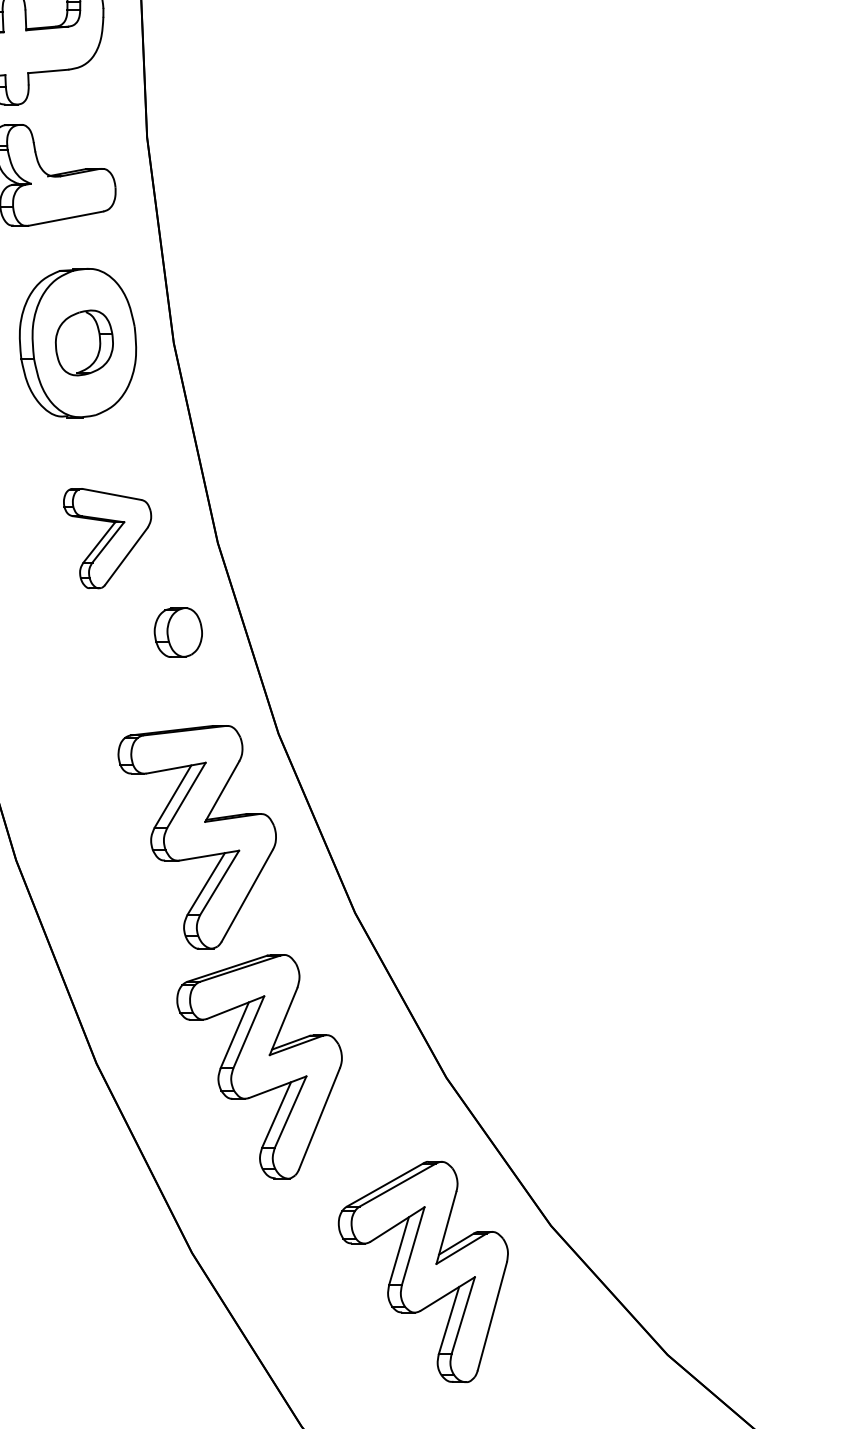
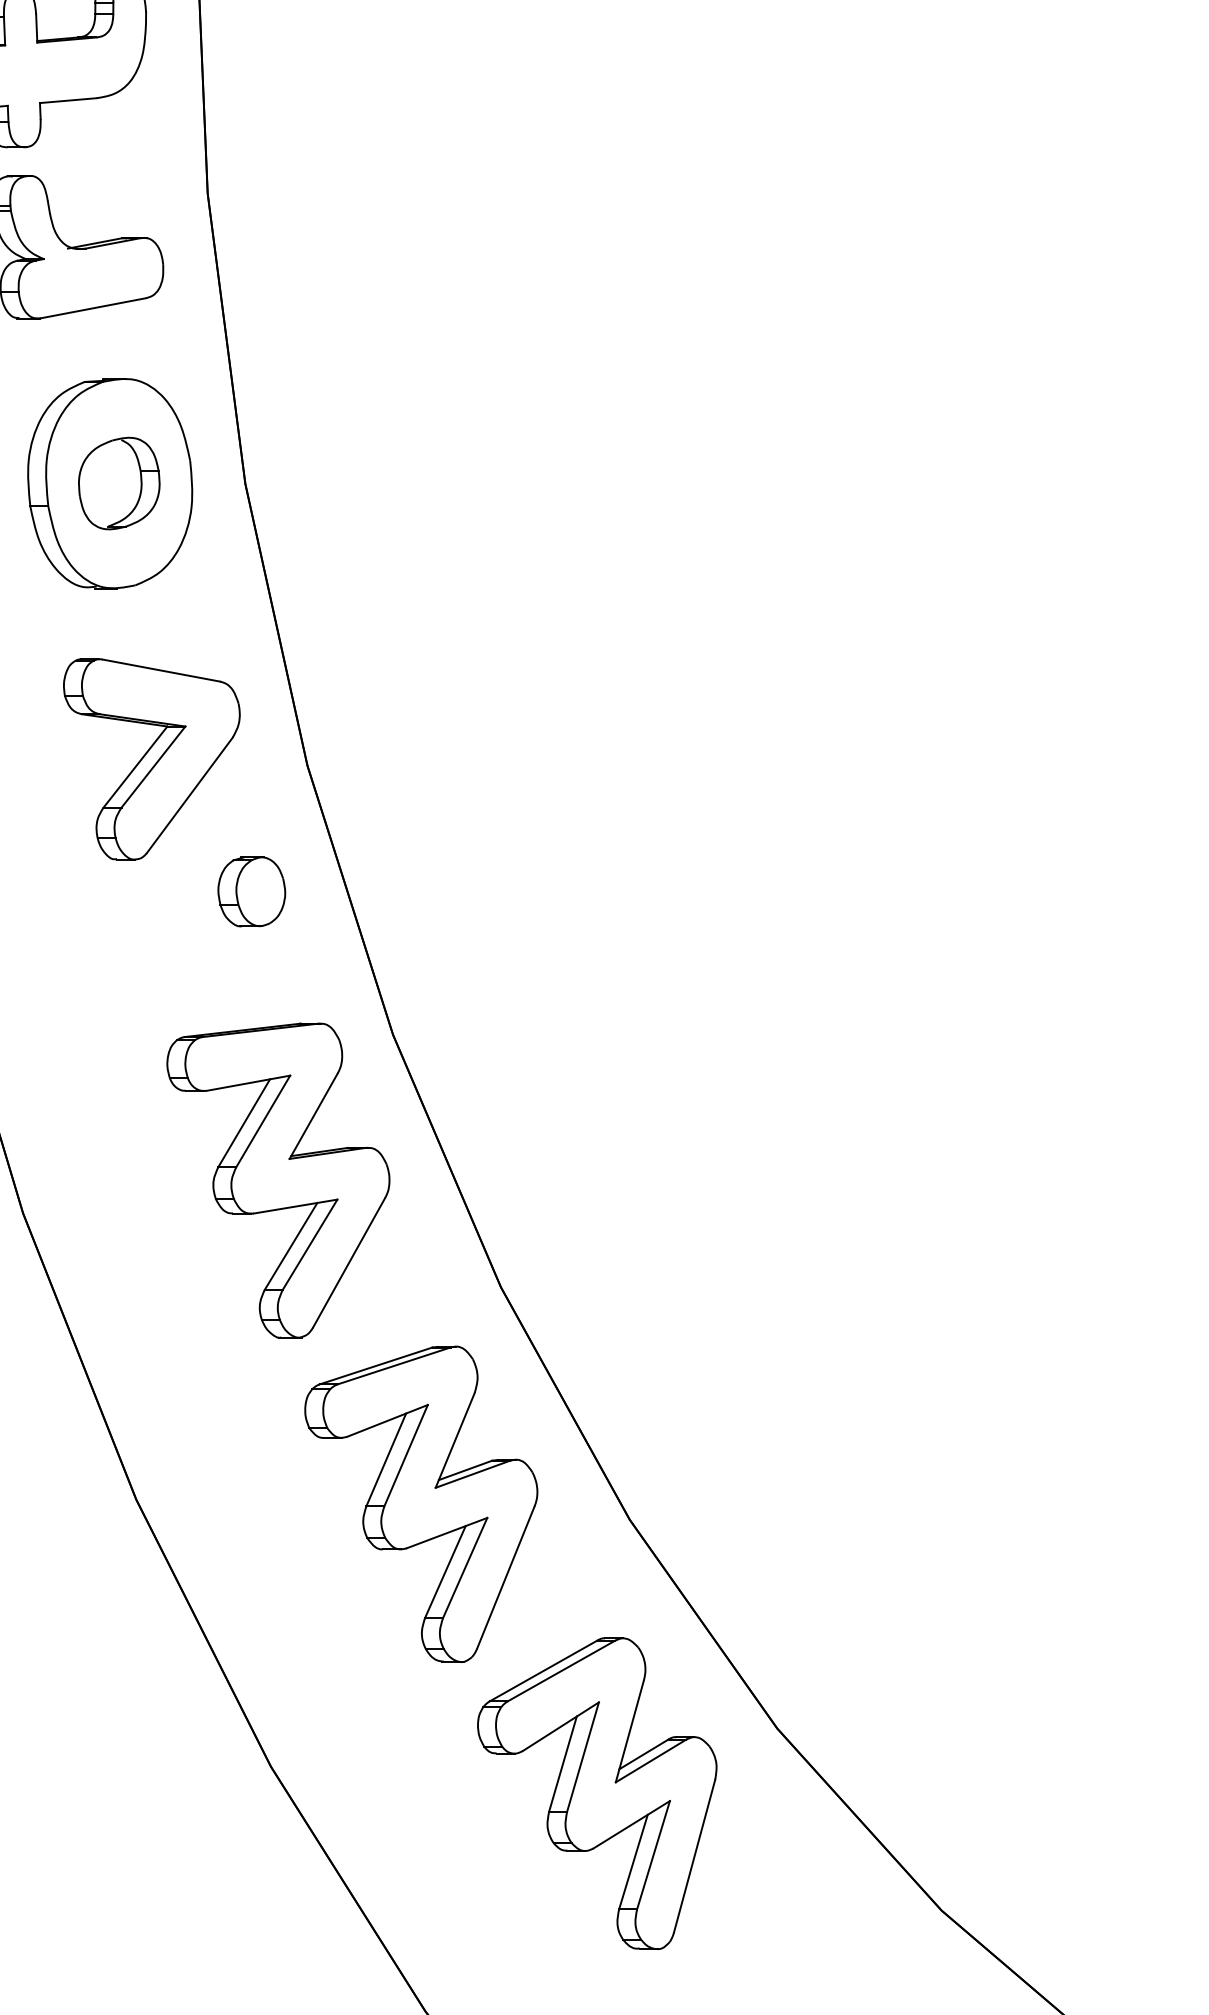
part: (107, 538) -> (151, 759), size x1.43
part: (259, 1066) -> (421, 1503), moved

